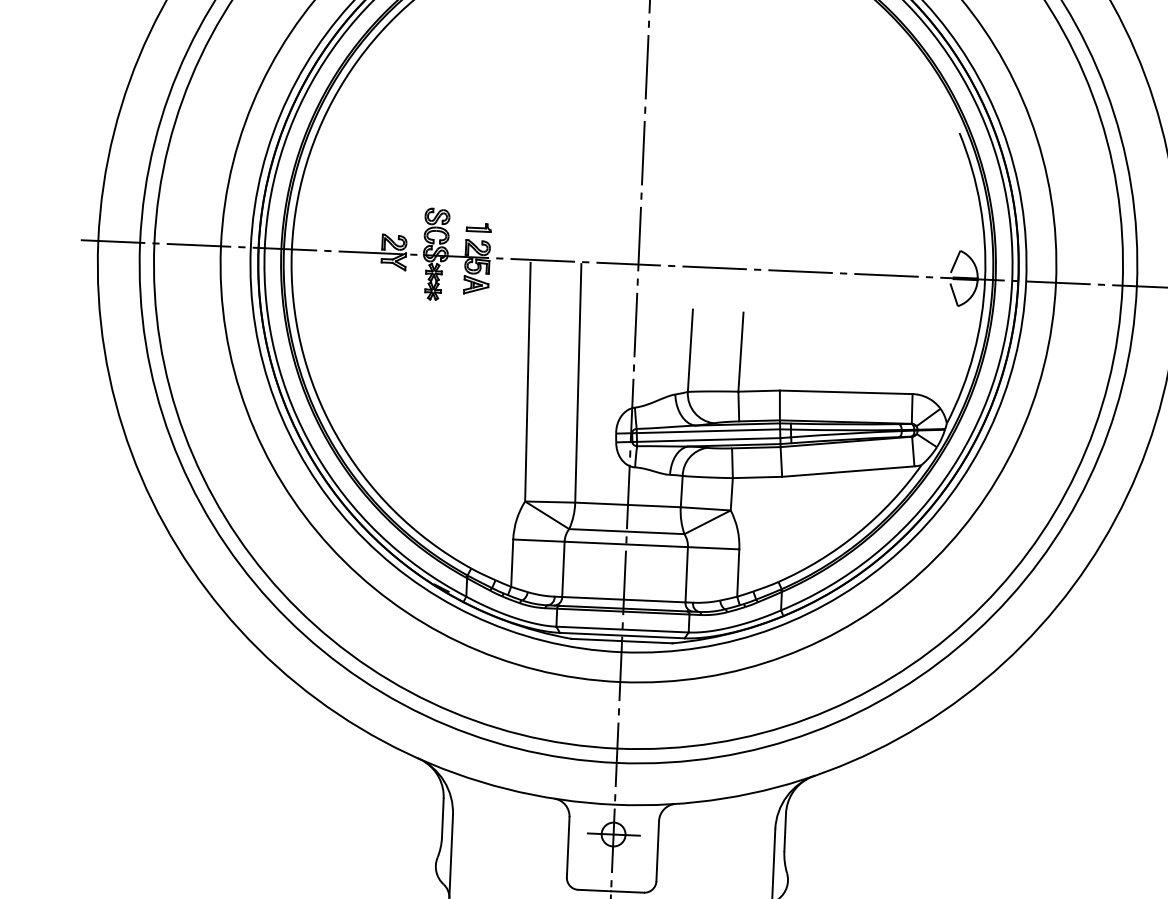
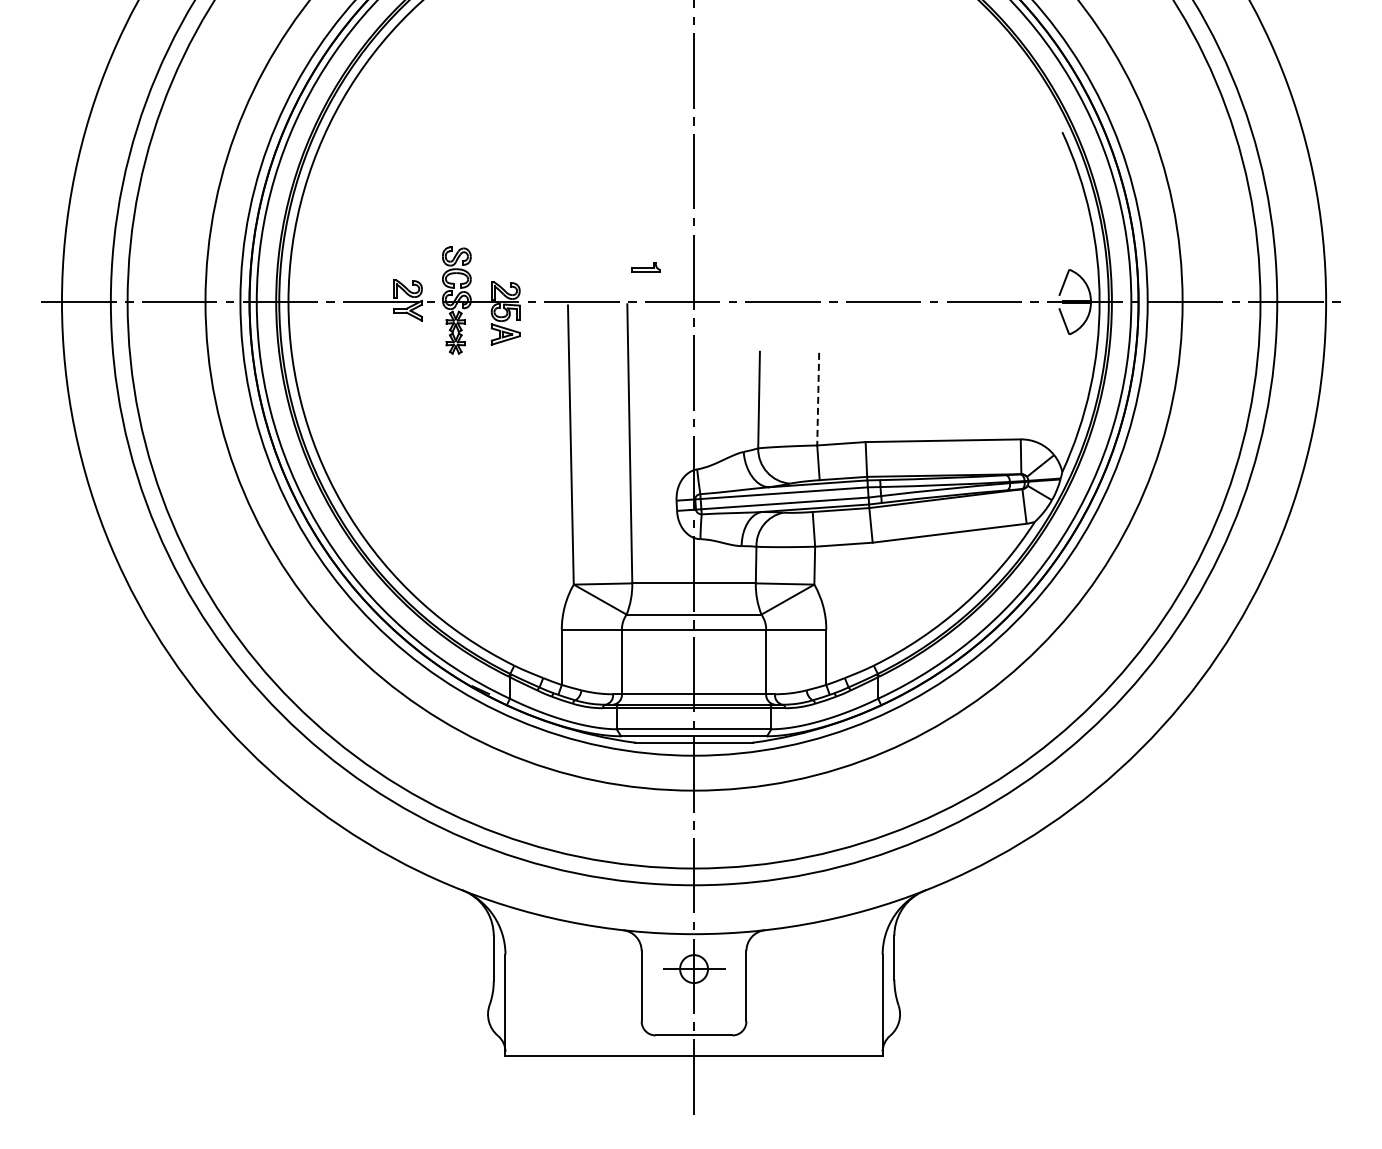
part: (478, 227) -> (645, 267), moved
line: (741, 352) -> (818, 399), solid -> dashed

